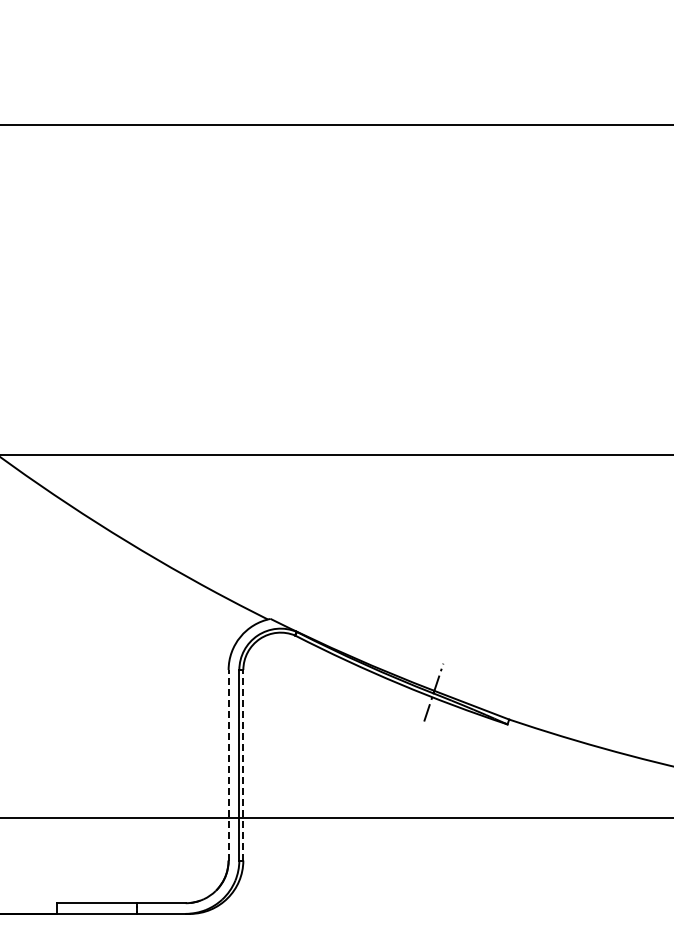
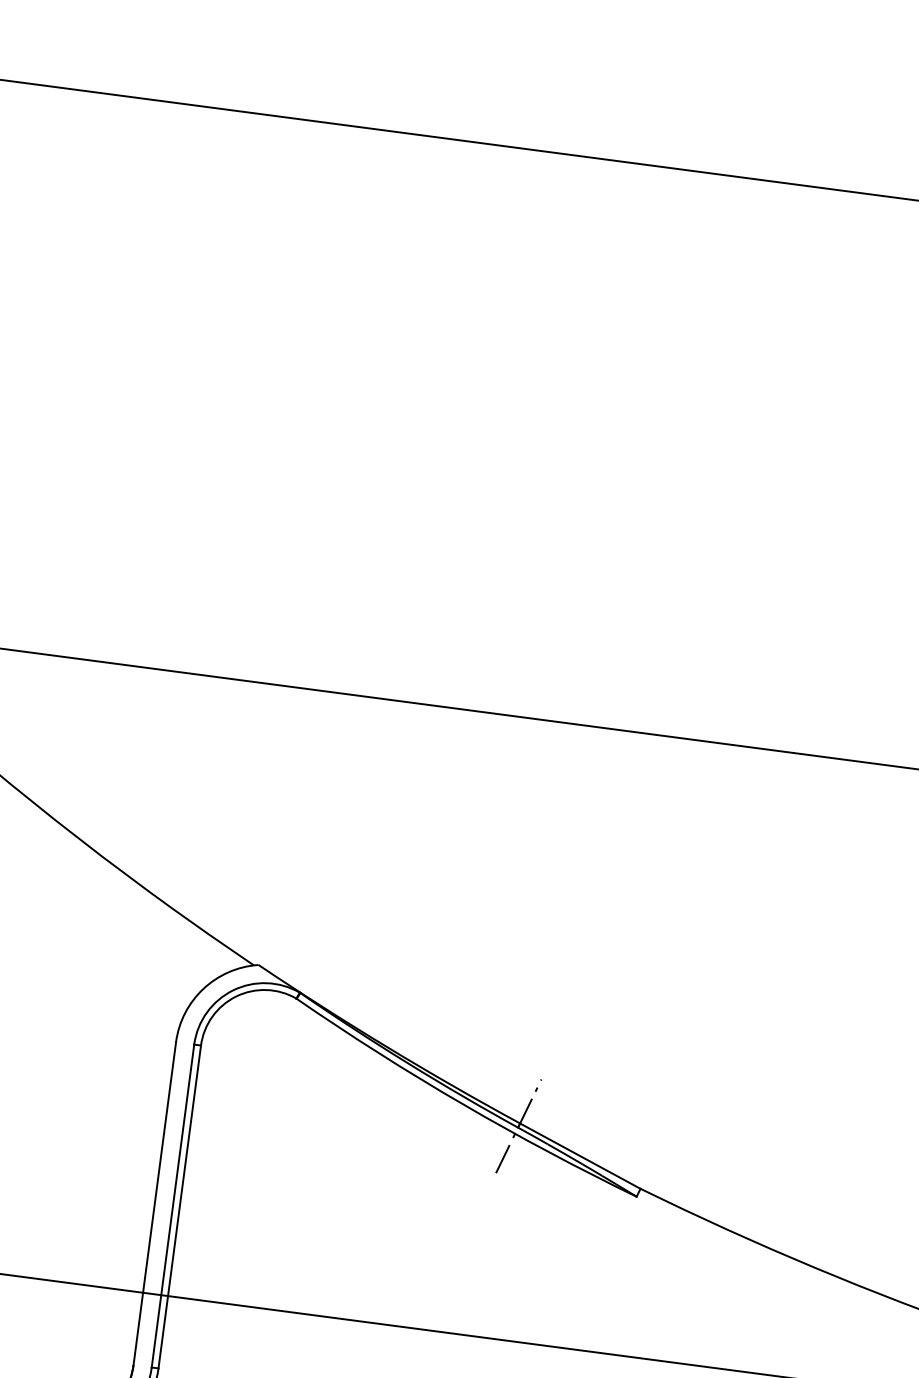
line: (228, 764) -> (154, 1202), dashed -> solid
line: (243, 764) -> (180, 1205), dashed -> solid

